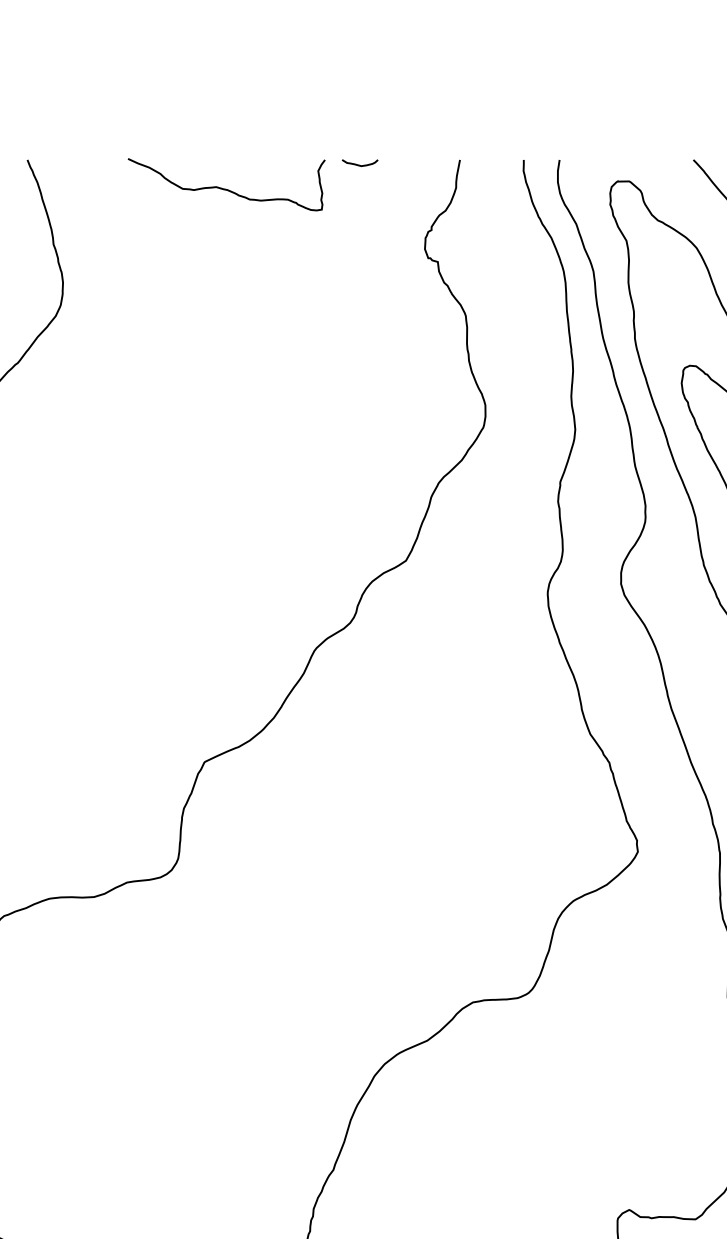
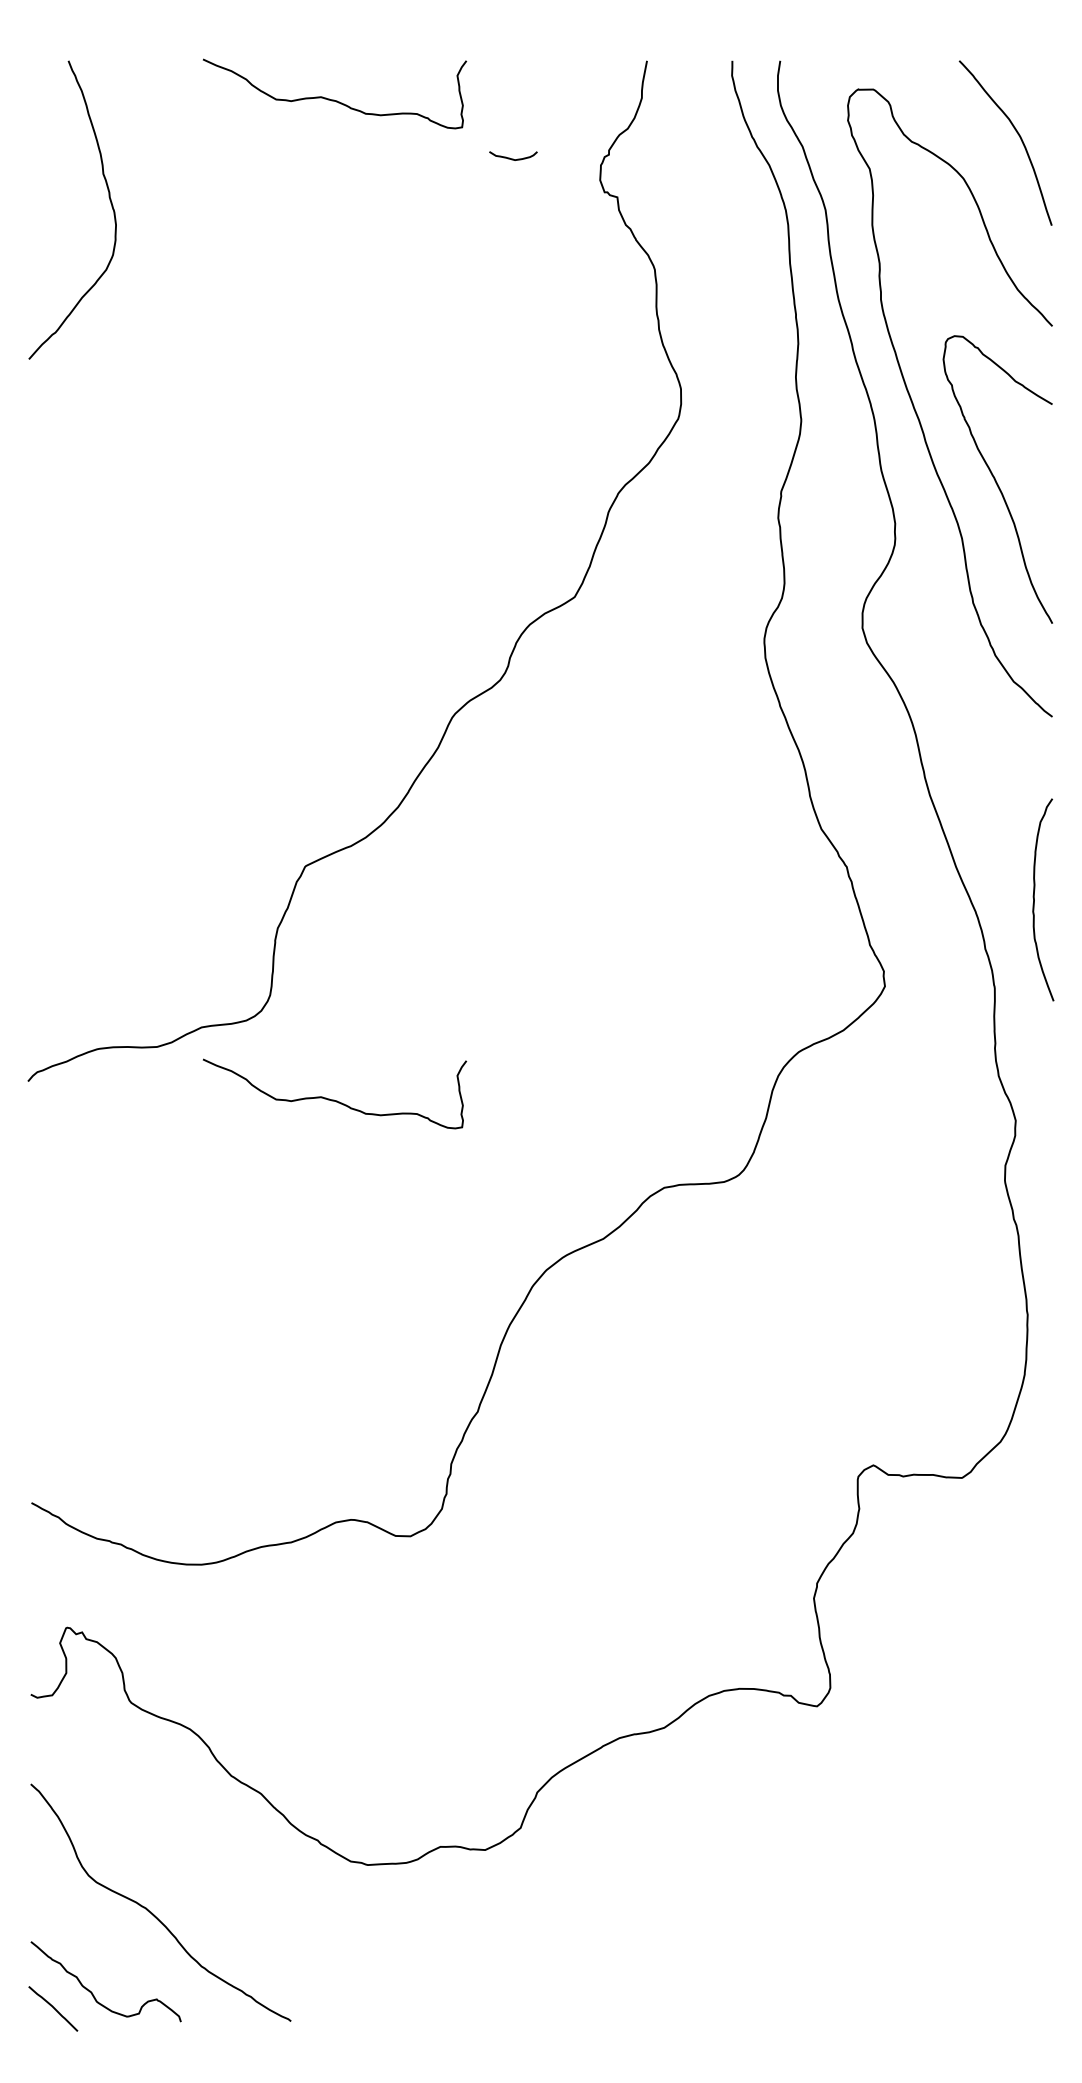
curve: (360, 164) -> (513, 158), moved
curve: (226, 936) -> (334, 1099), added

